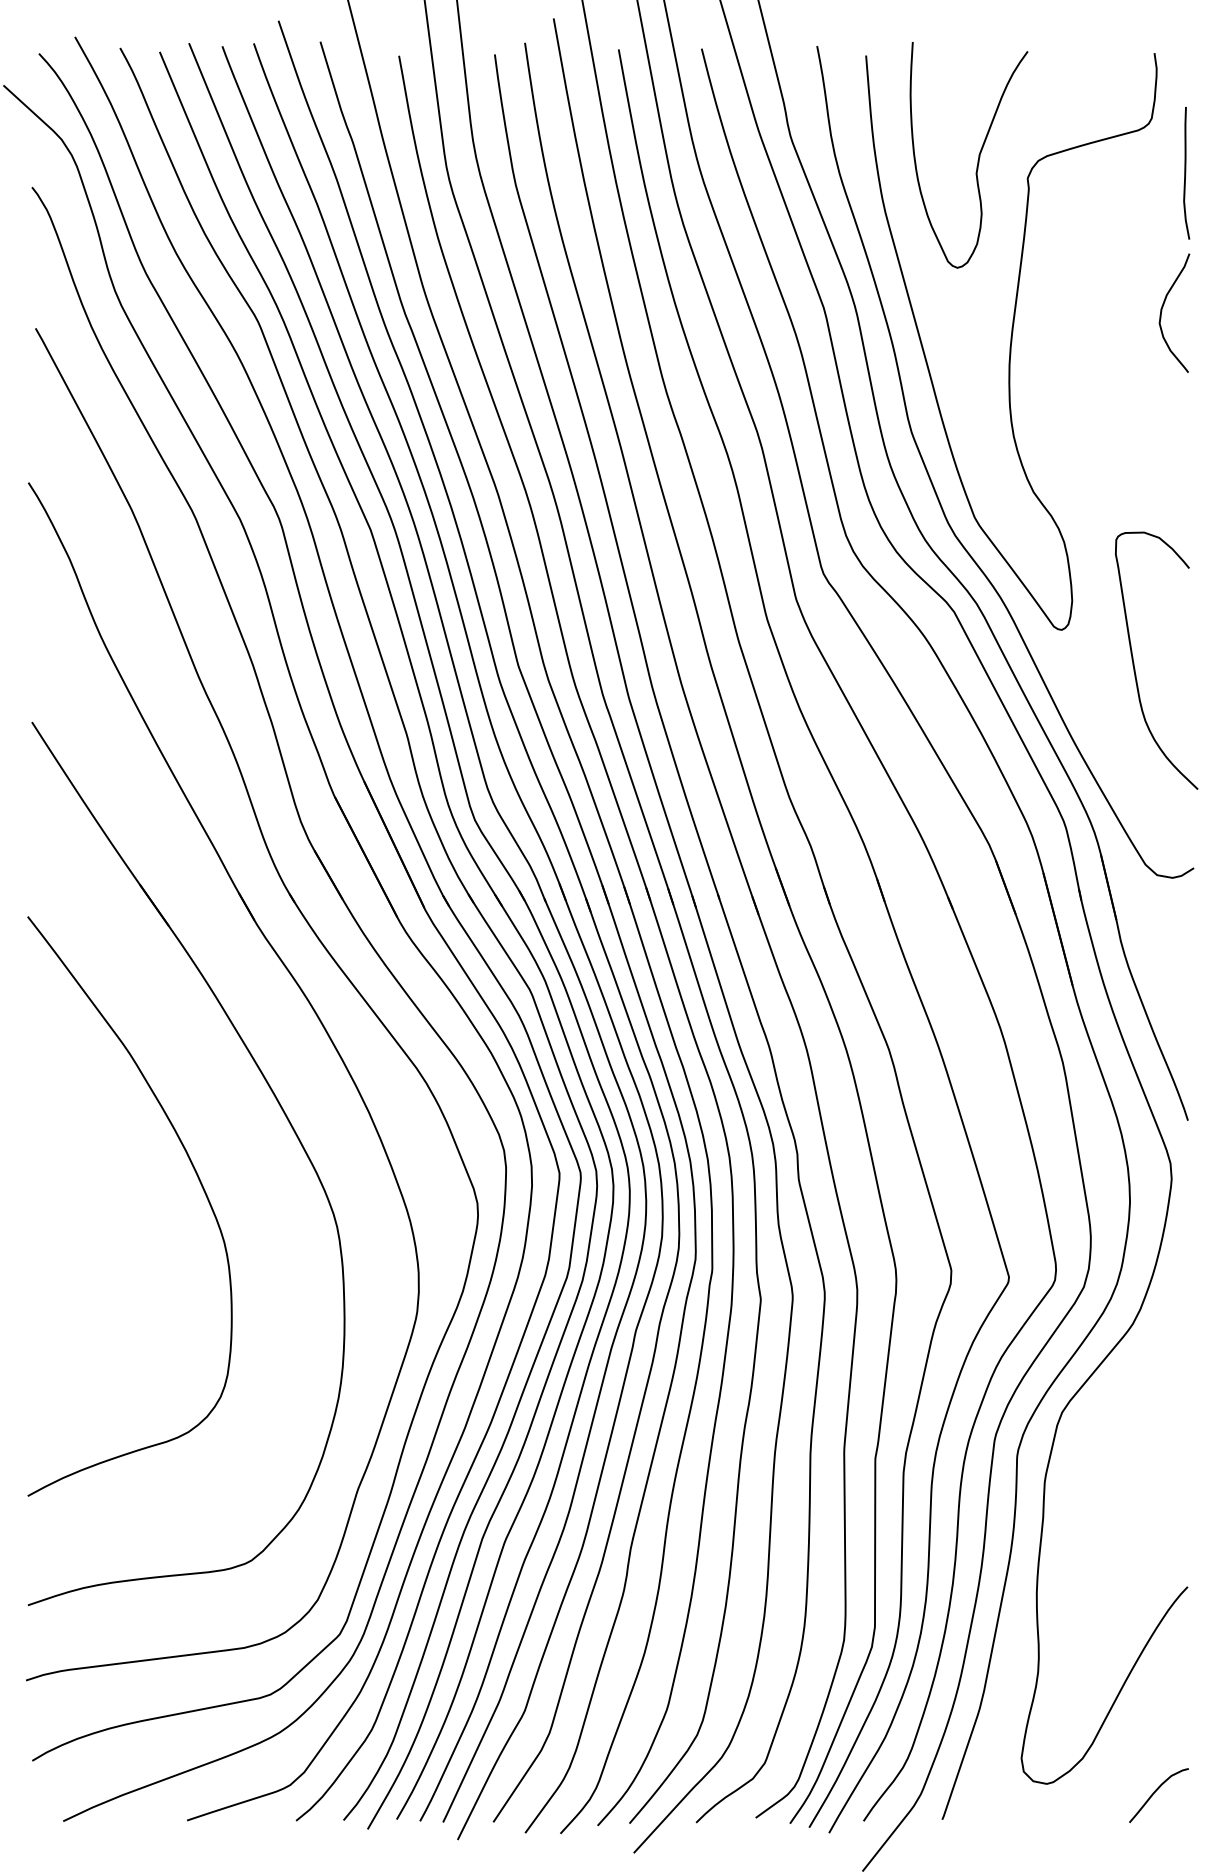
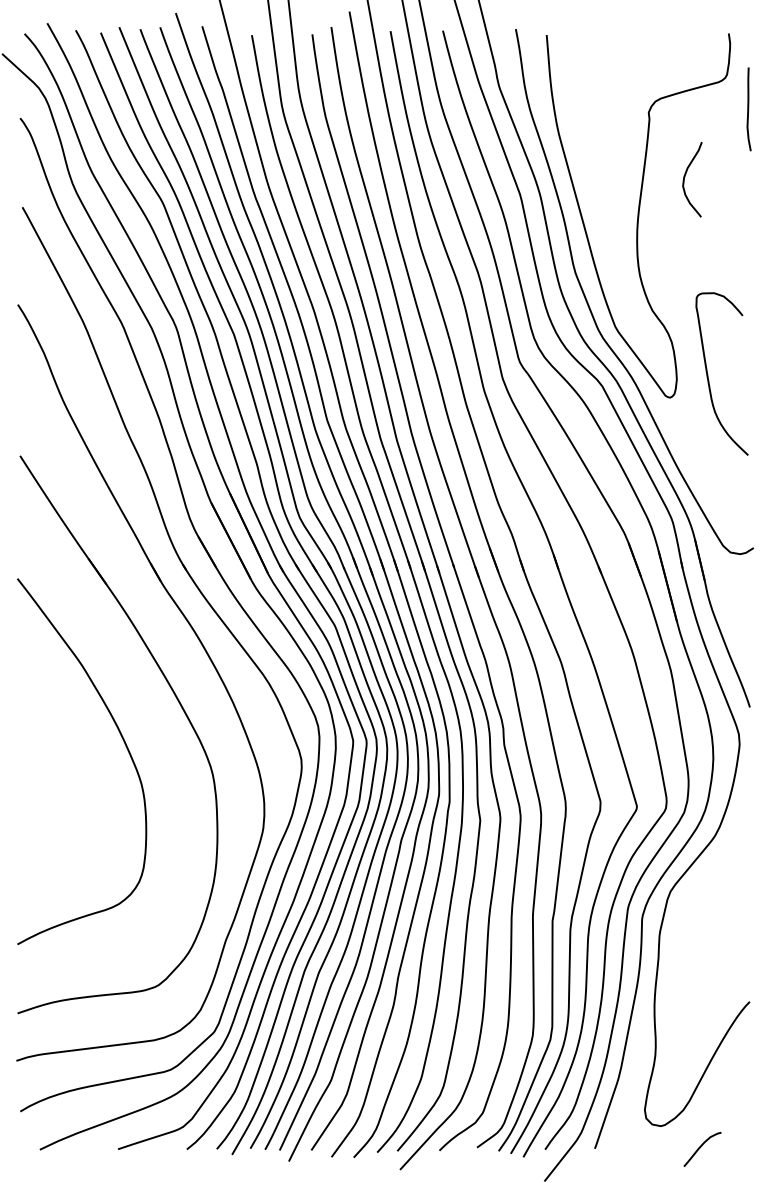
curve: (978, 154) -> (617, 97), removed
curve: (1163, 309) -> (685, 177), moved
curve: (1135, 661) -> (708, 374), moved
curve: (1157, 1792) -> (701, 1147), moved

